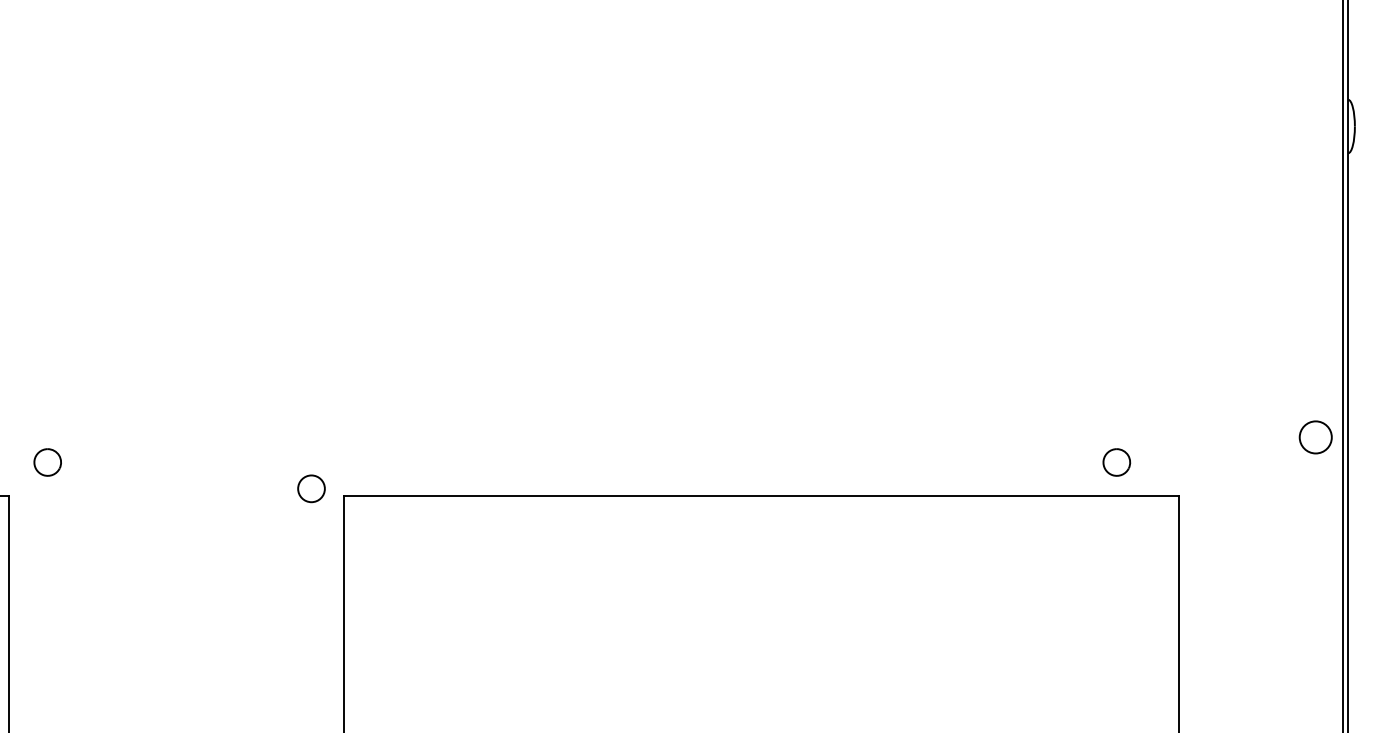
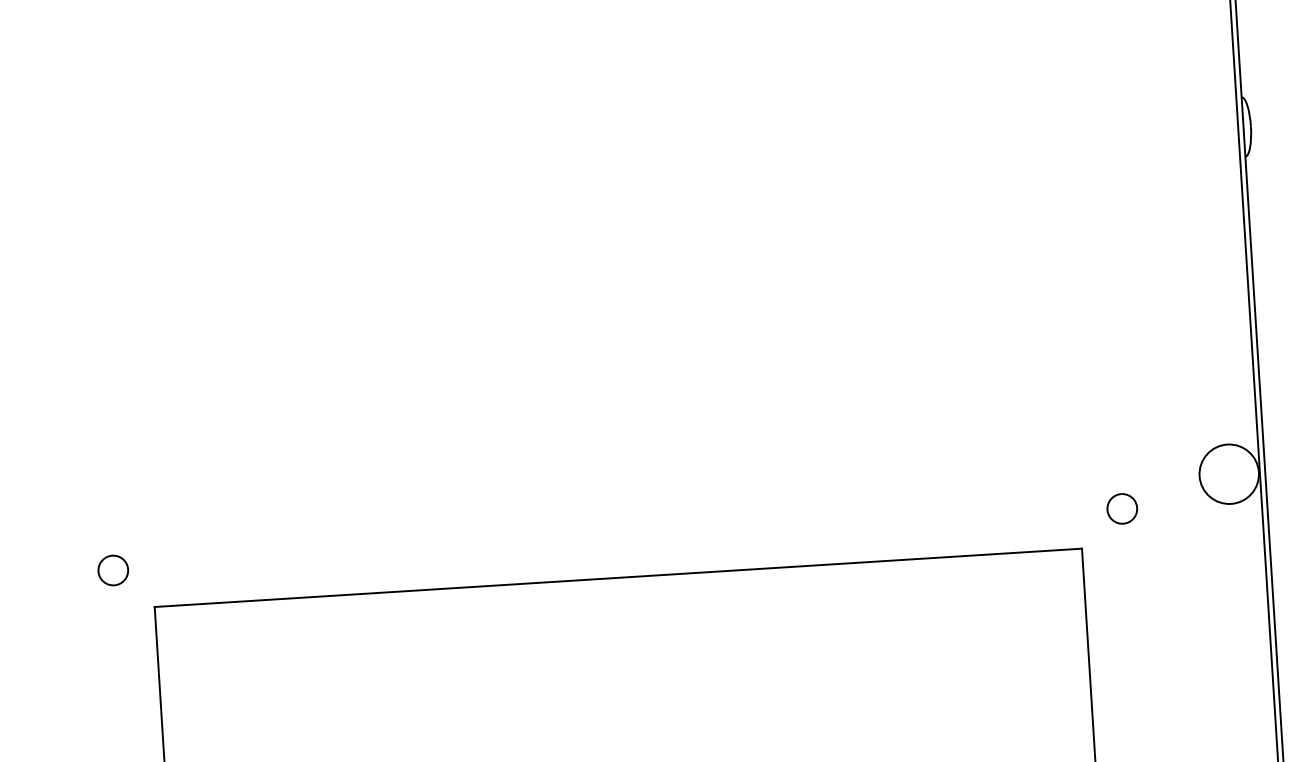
circle: (1315, 437) -> (1228, 474), size x1.67
part: (1116, 462) -> (1121, 508), moved
circle: (311, 488) -> (113, 570), moved

